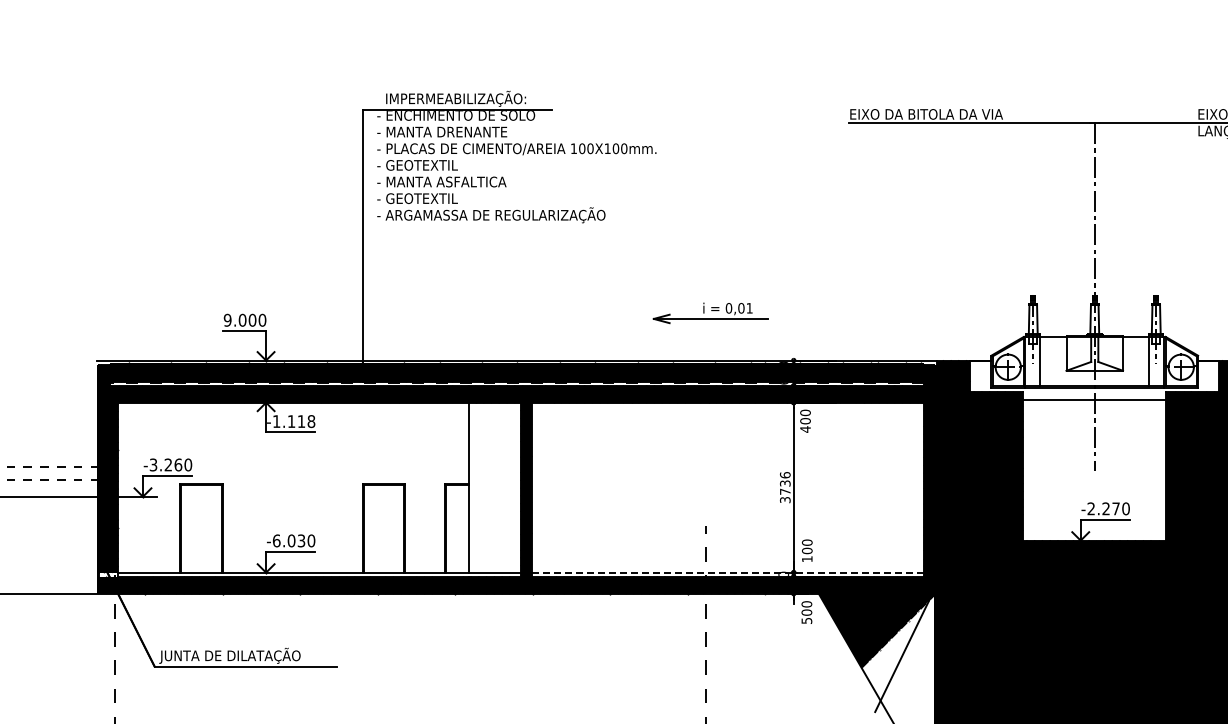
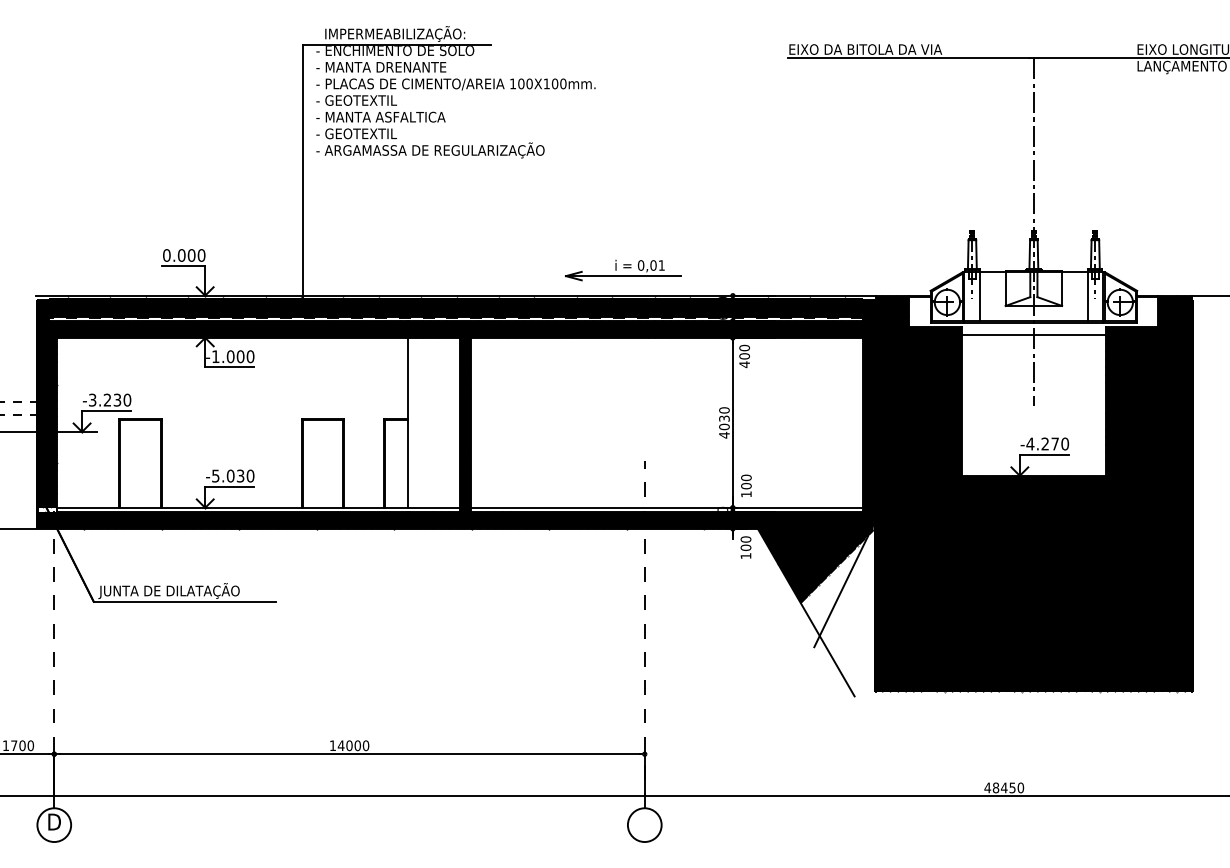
part: (711, 313) -> (623, 270), moved
text: (227, 320) -> (166, 255), 9.000 -> 0.000
text: (301, 421) -> (240, 356), -1.118 -> -1.000
text: (178, 464) -> (117, 399), -3.260 -> -3.230
text: (785, 487) -> (724, 422), 3736 -> 4030
text: (1091, 508) -> (1030, 443), -2.270 -> -4.270
text: (276, 540) -> (215, 475), -6.030 -> -5.030
line: (728, 572) -> (667, 507), dashed -> solid
text: (806, 621) -> (745, 556), 500 -> 100

